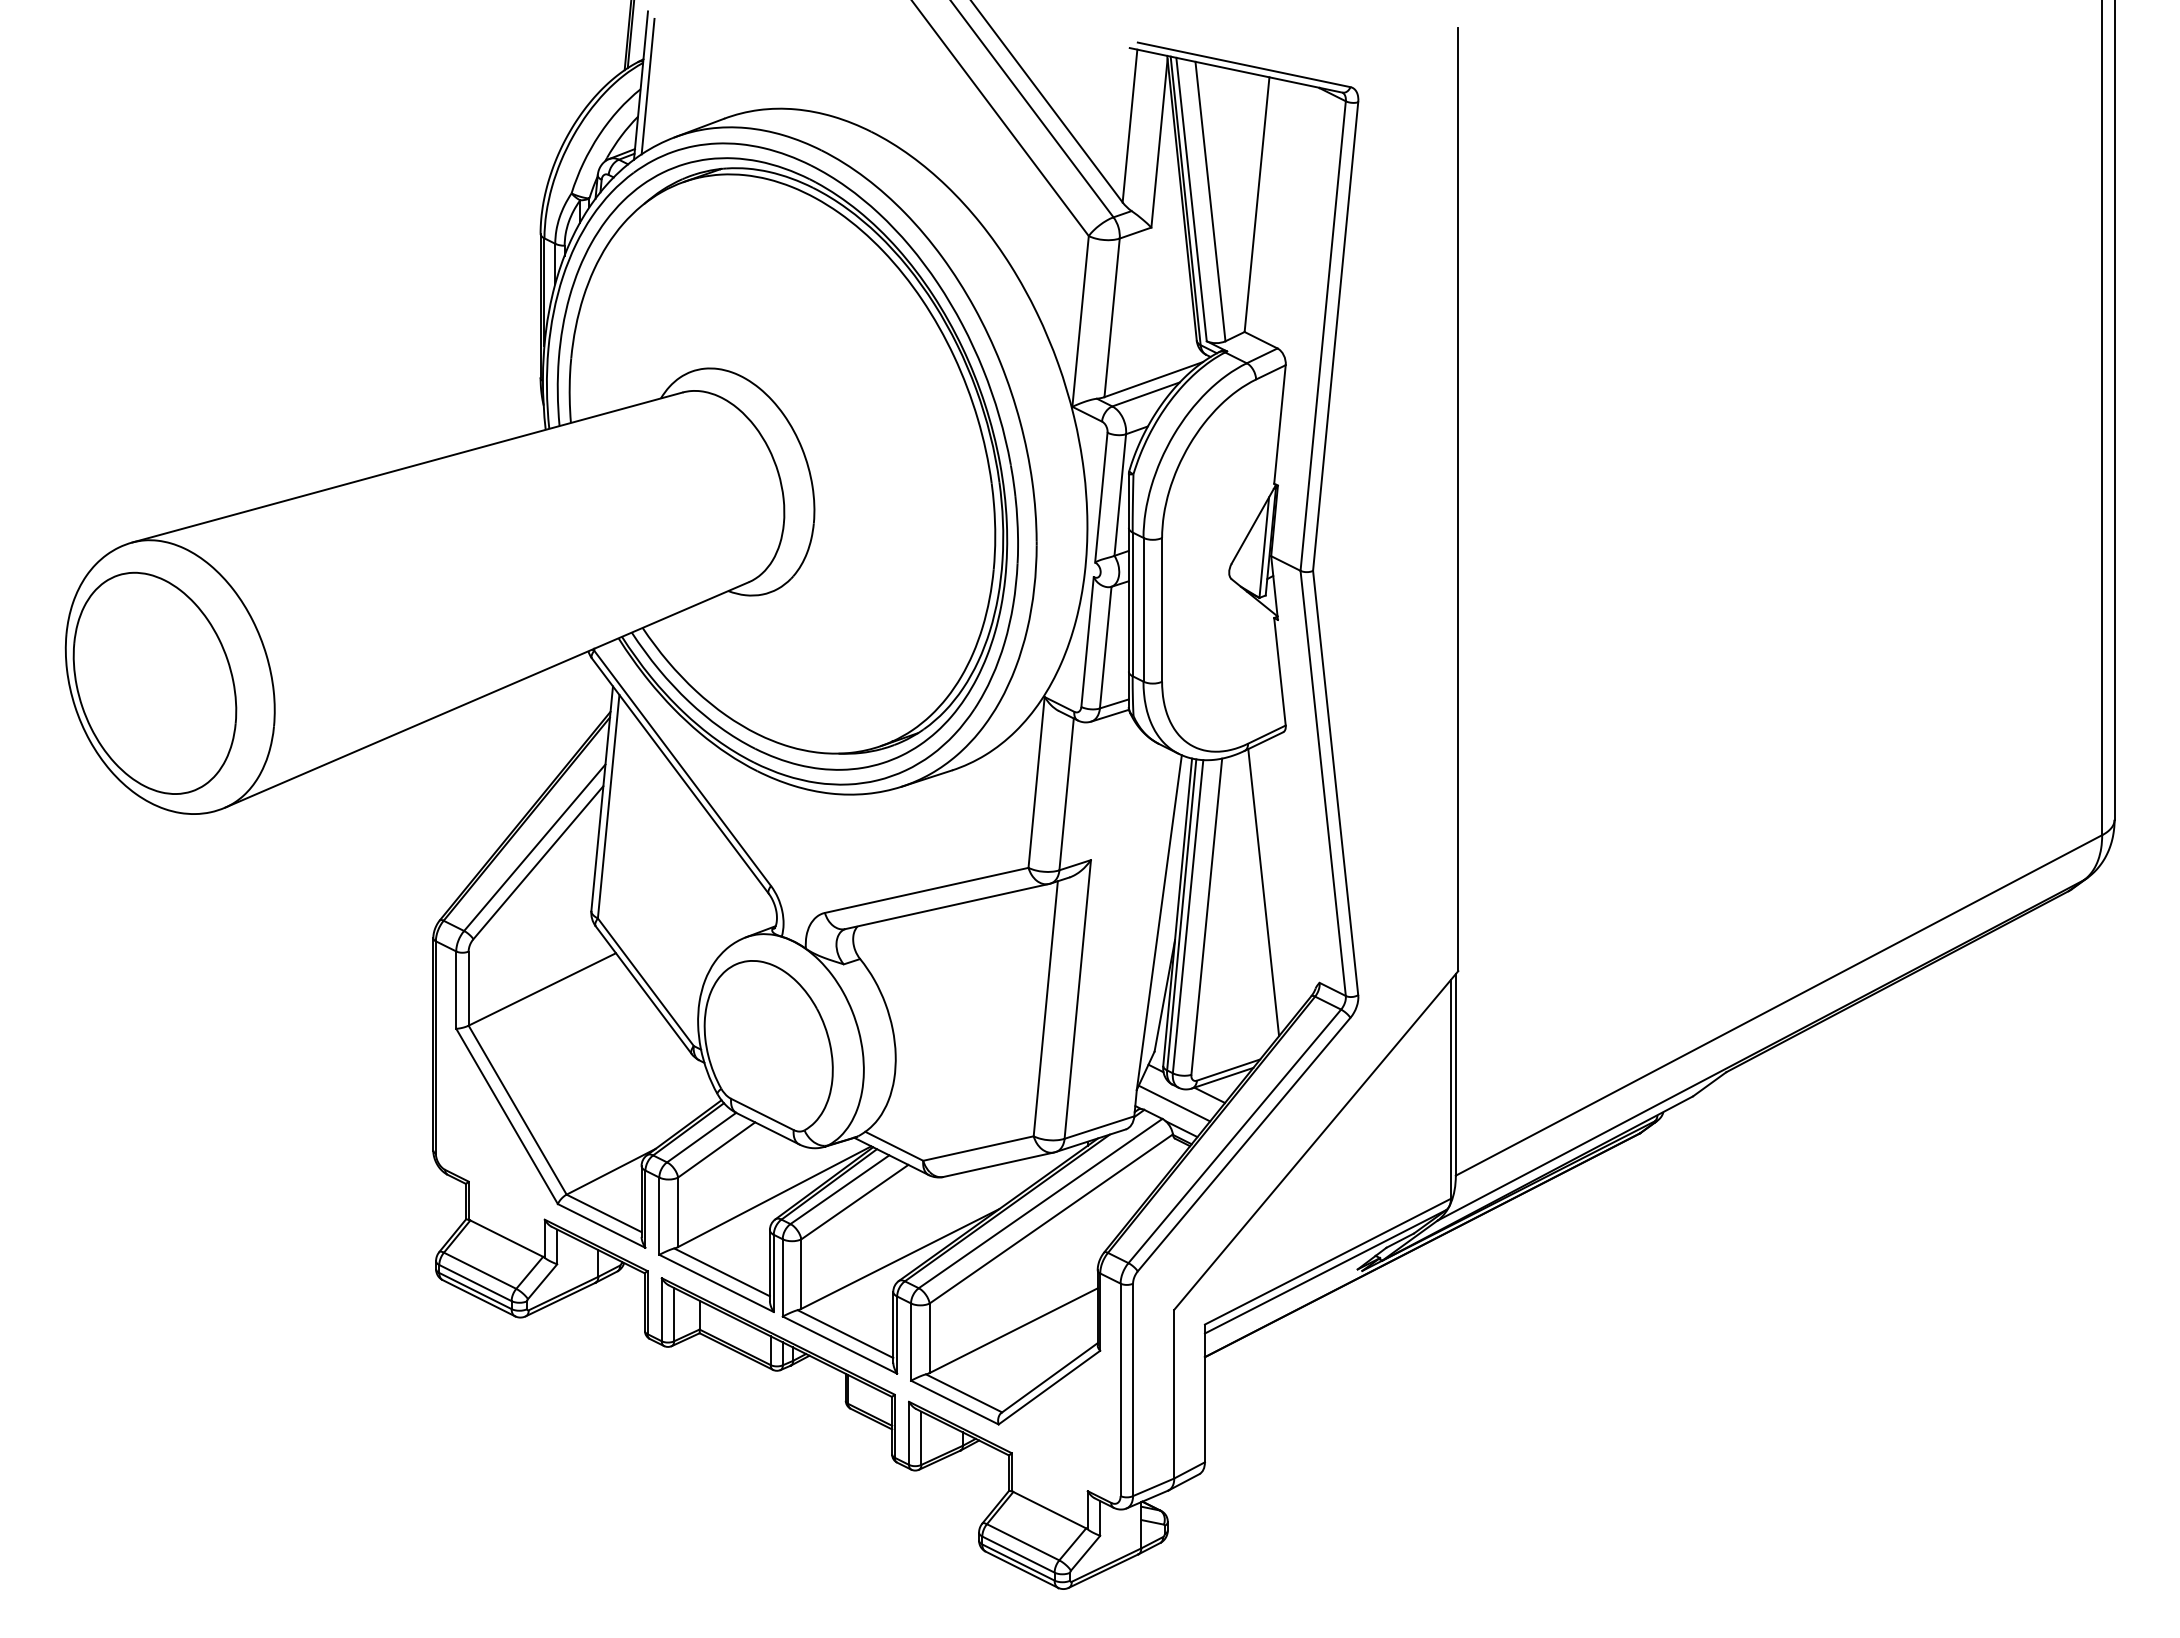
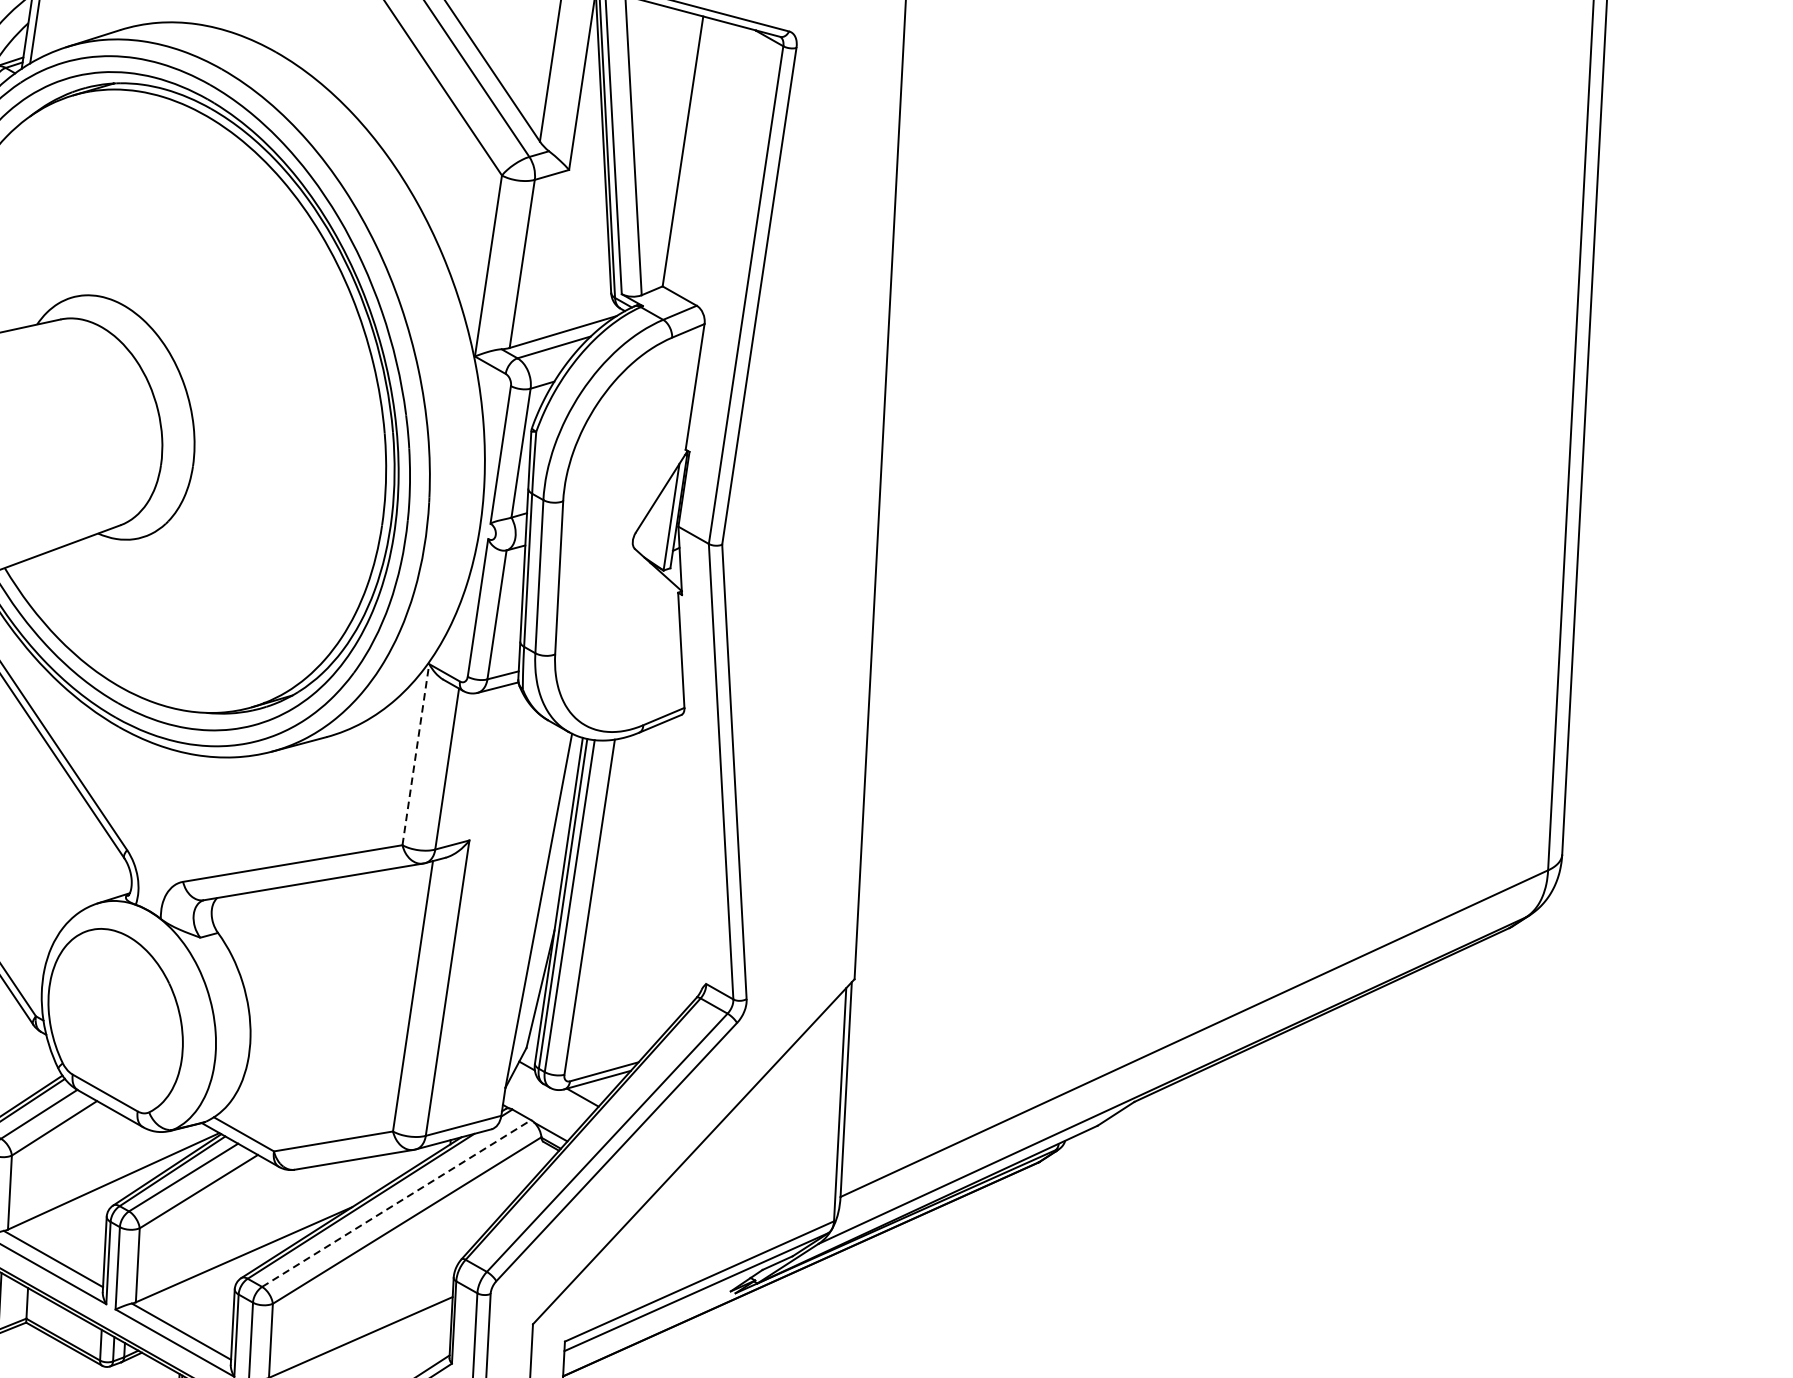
line: (1036, 782) -> (415, 754), solid -> dashed
line: (1263, 892) -> (651, 884), removed
line: (1174, 1103) -> (544, 1104), removed
line: (1041, 1203) -> (397, 1203), solid -> dashed

